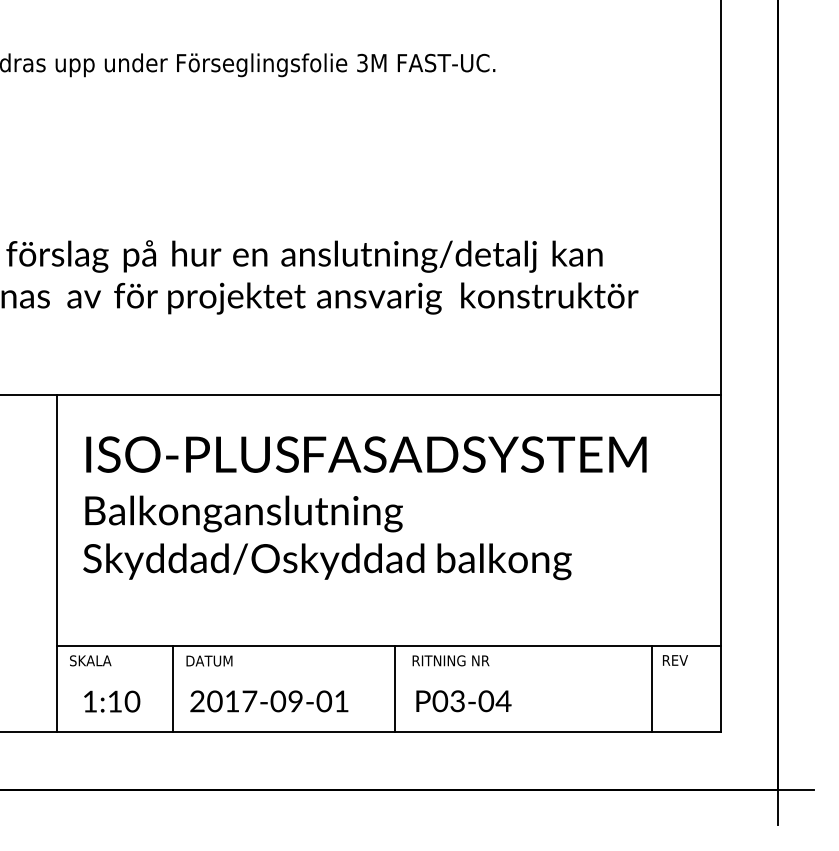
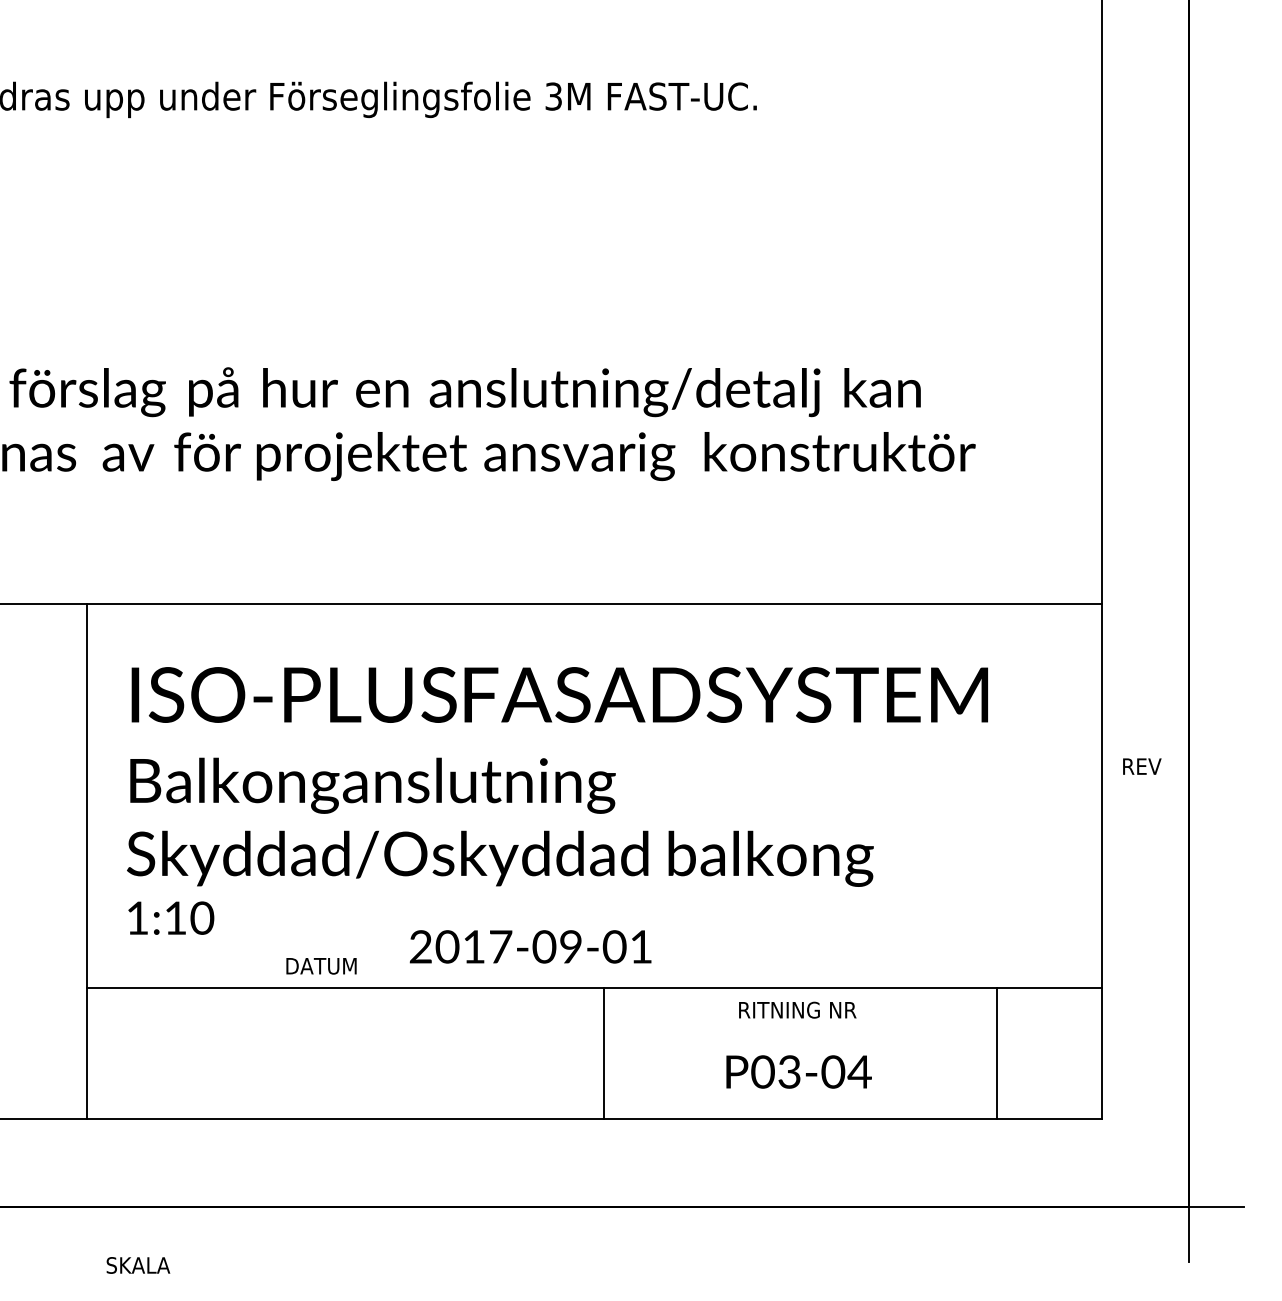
text: (90, 660) -> (138, 1264), moved
text: (209, 660) -> (321, 965), moved
text: (450, 660) -> (796, 1009), moved
text: (675, 660) -> (1142, 766), moved
line: (172, 689) -> (263, 1054), removed
text: (112, 701) -> (171, 917), moved
text: (269, 701) -> (530, 947), moved
text: (463, 701) -> (798, 1072), moved

